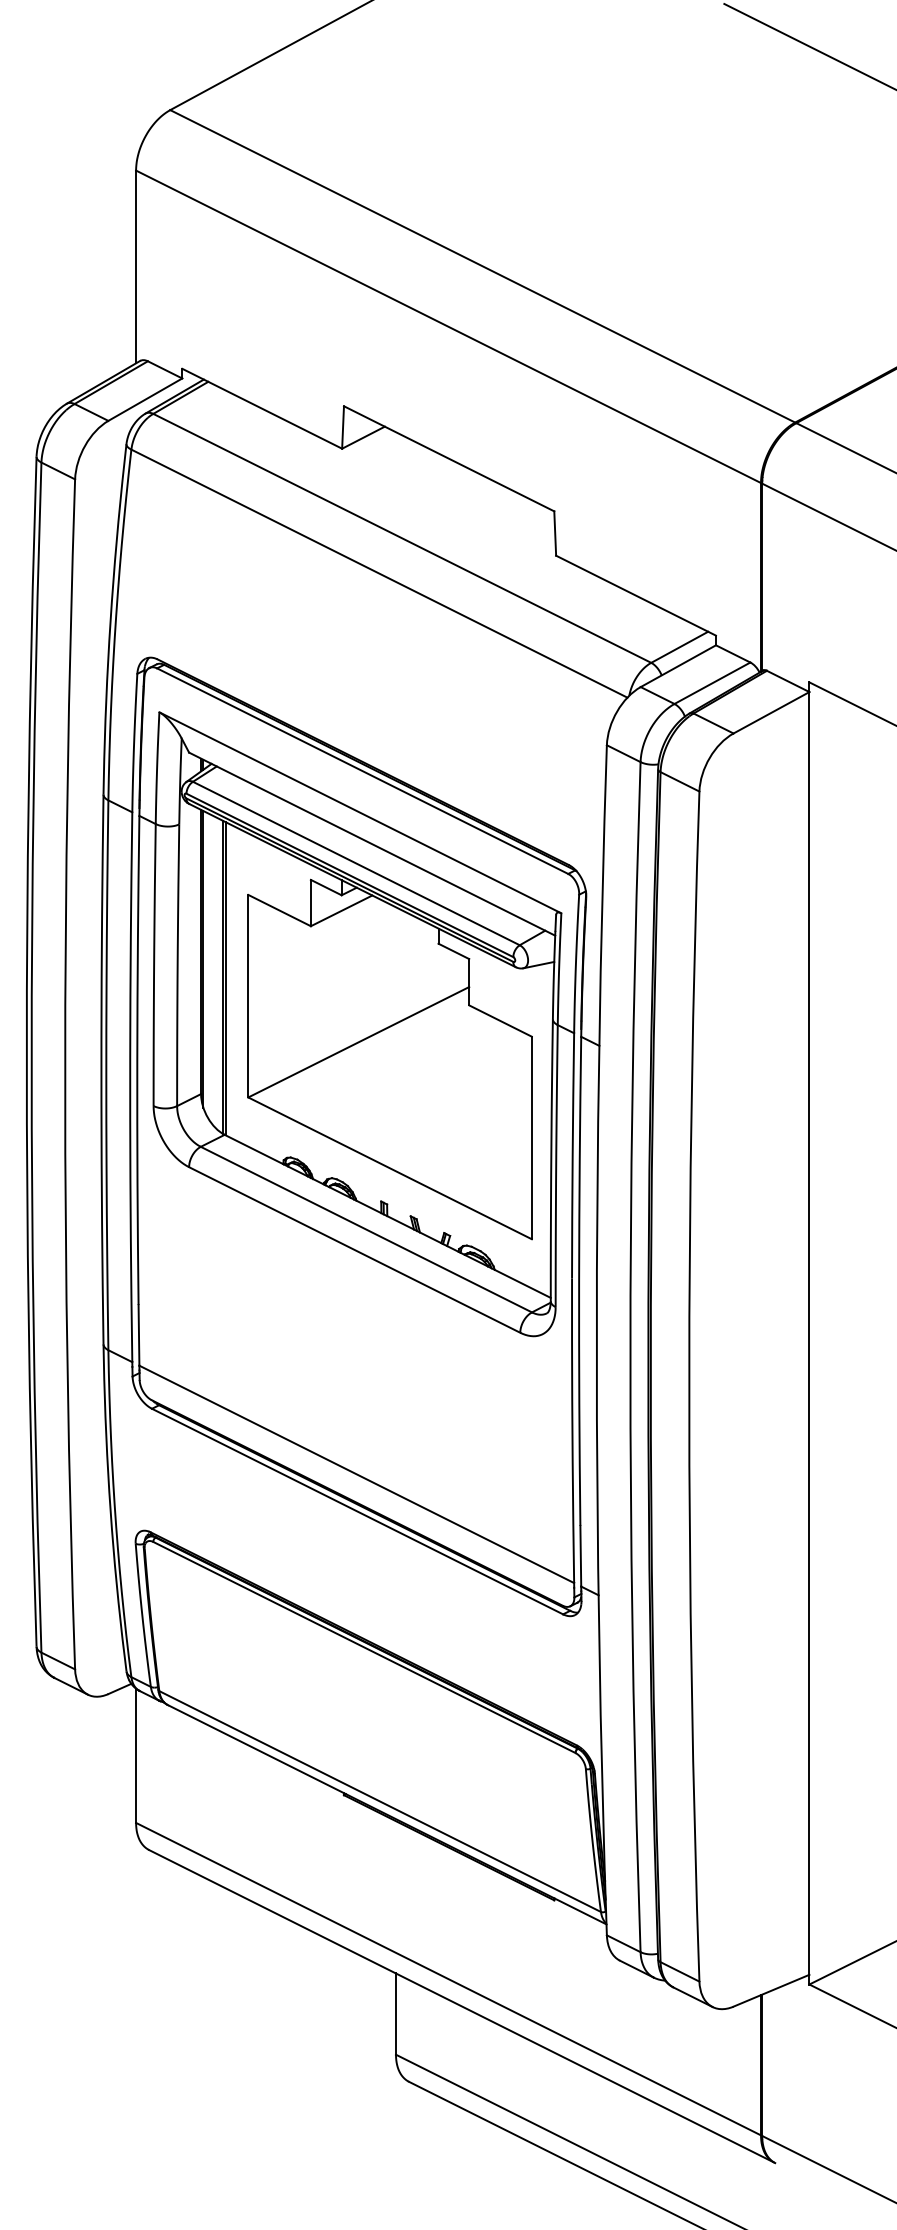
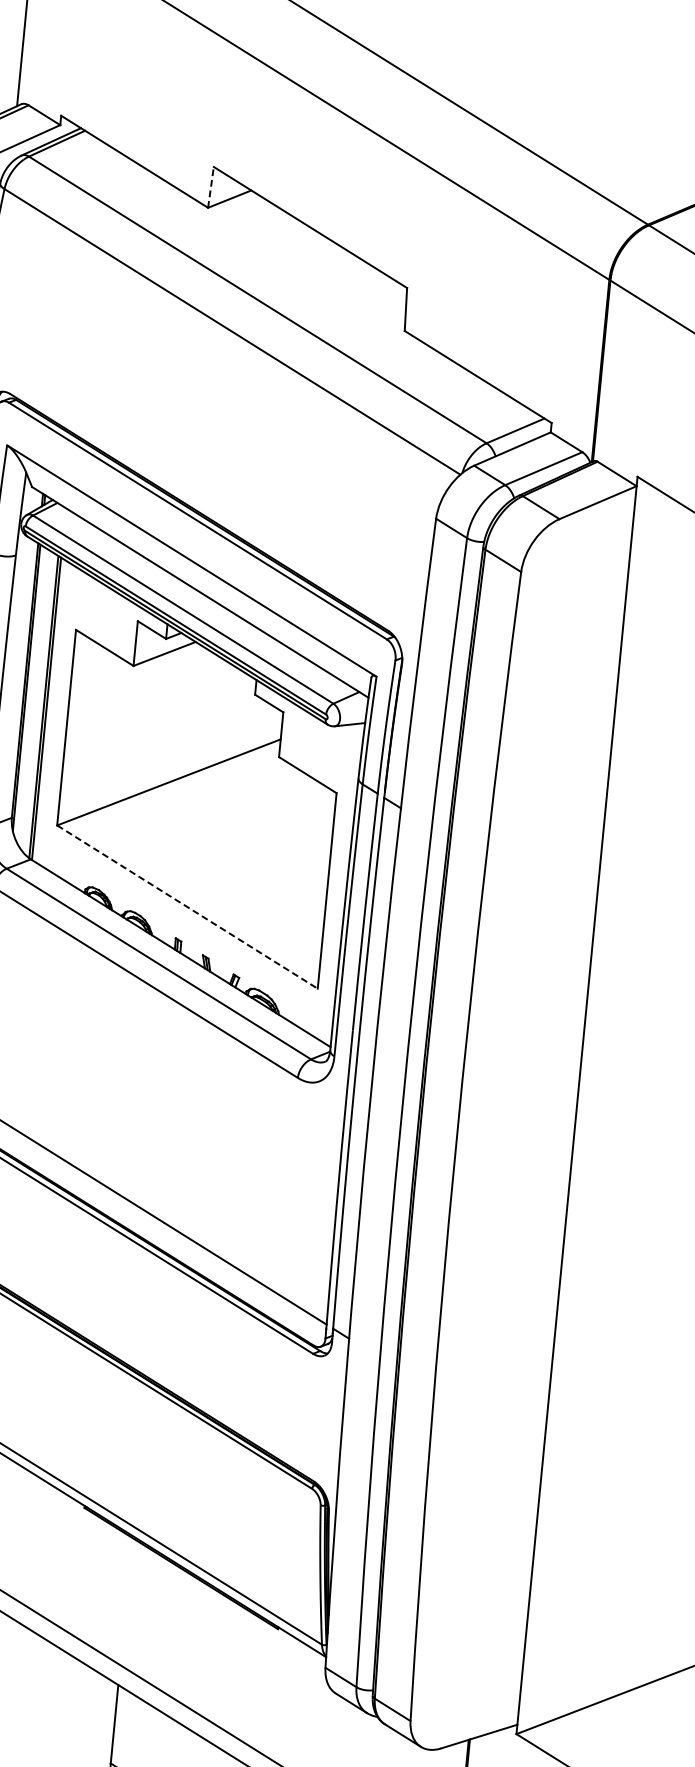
line: (343, 427) -> (211, 187), solid -> dashed
line: (390, 1168) -> (187, 907), solid -> dashed

